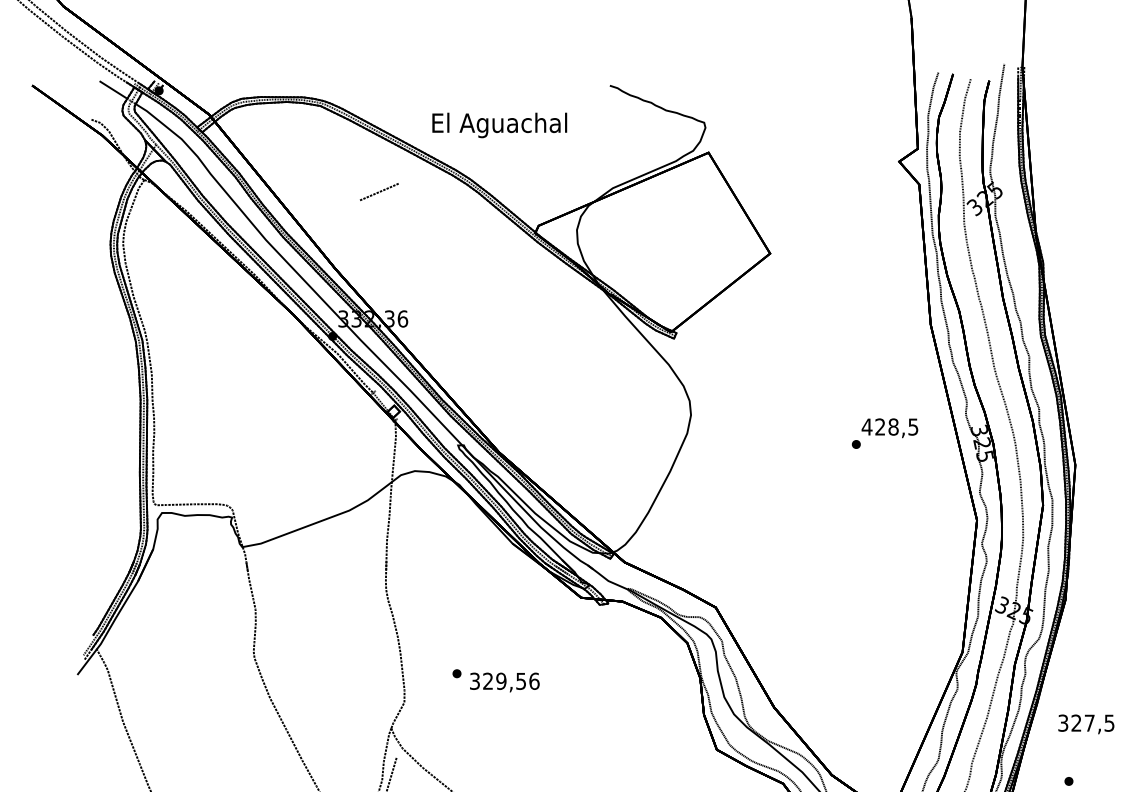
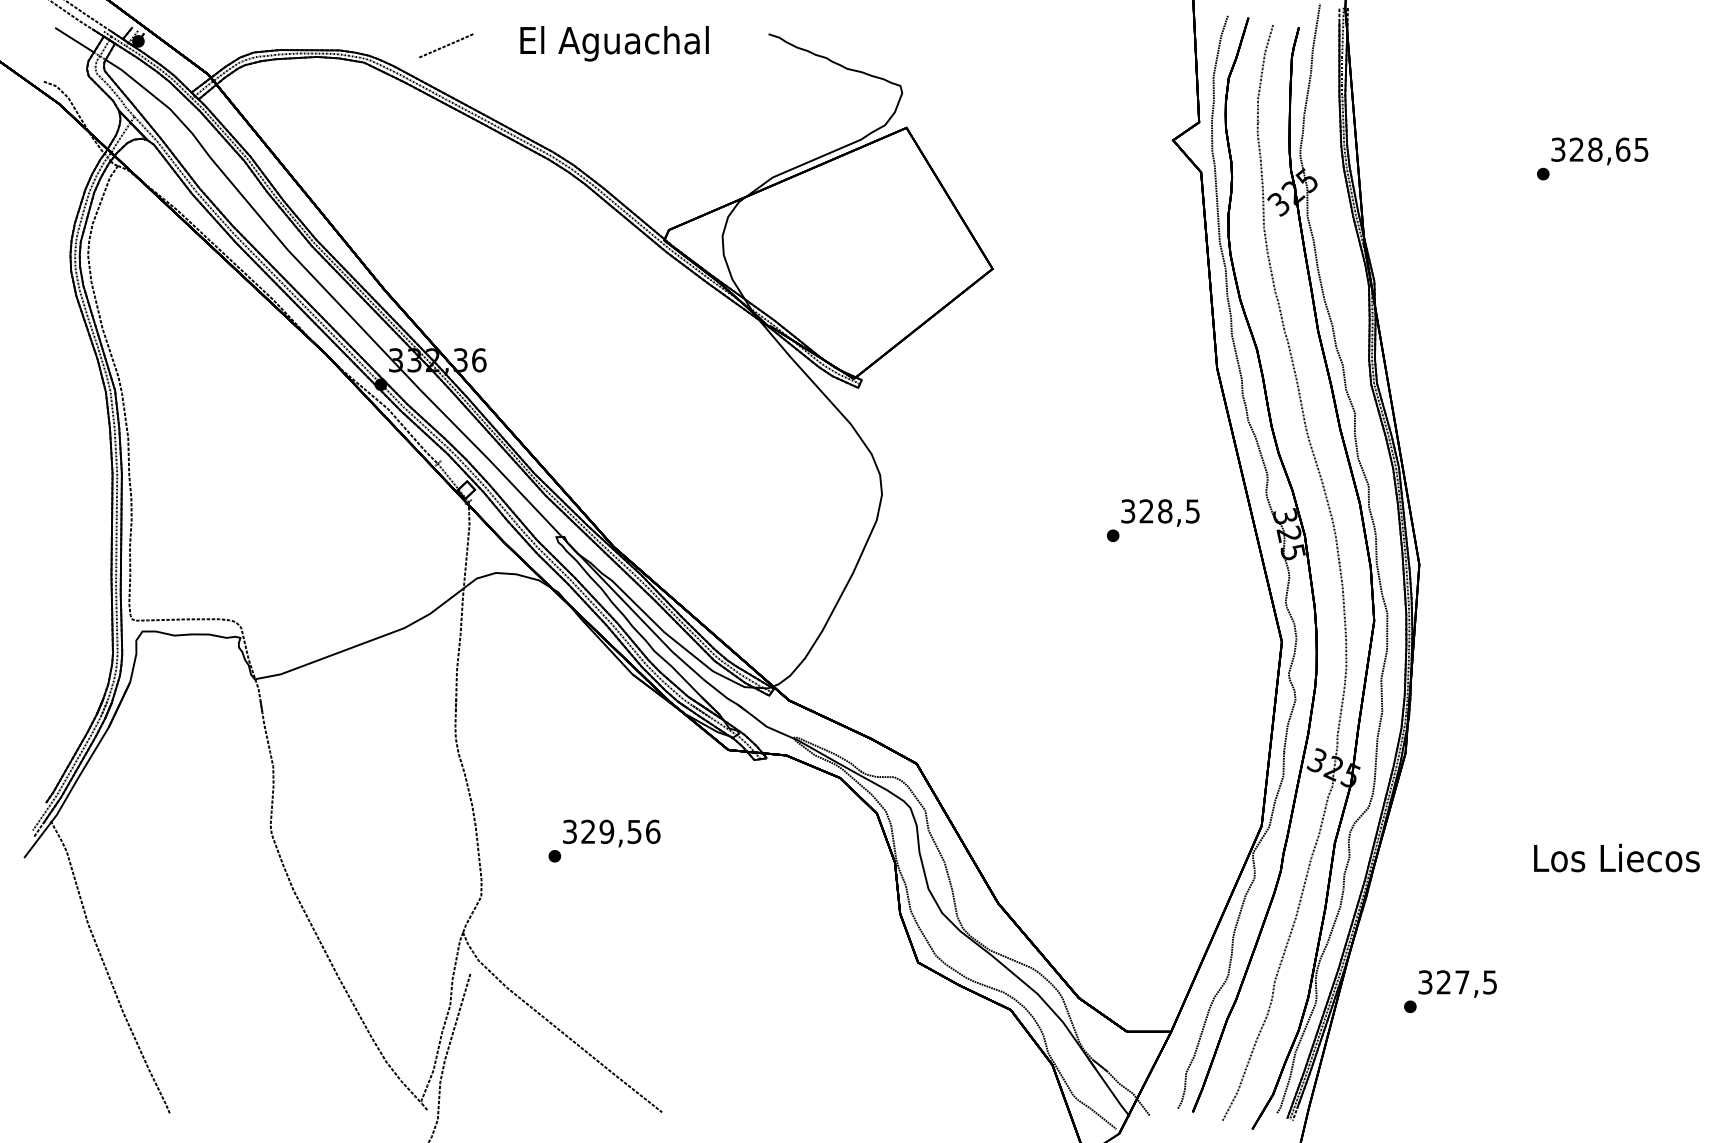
text: (499, 125) -> (614, 43), moved
line: (378, 191) -> (445, 45), moved
text: (866, 427) -> (1127, 511), 428,5 -> 328,5
text: (504, 682) -> (611, 833), moved
text: (1086, 723) -> (1457, 983), moved

